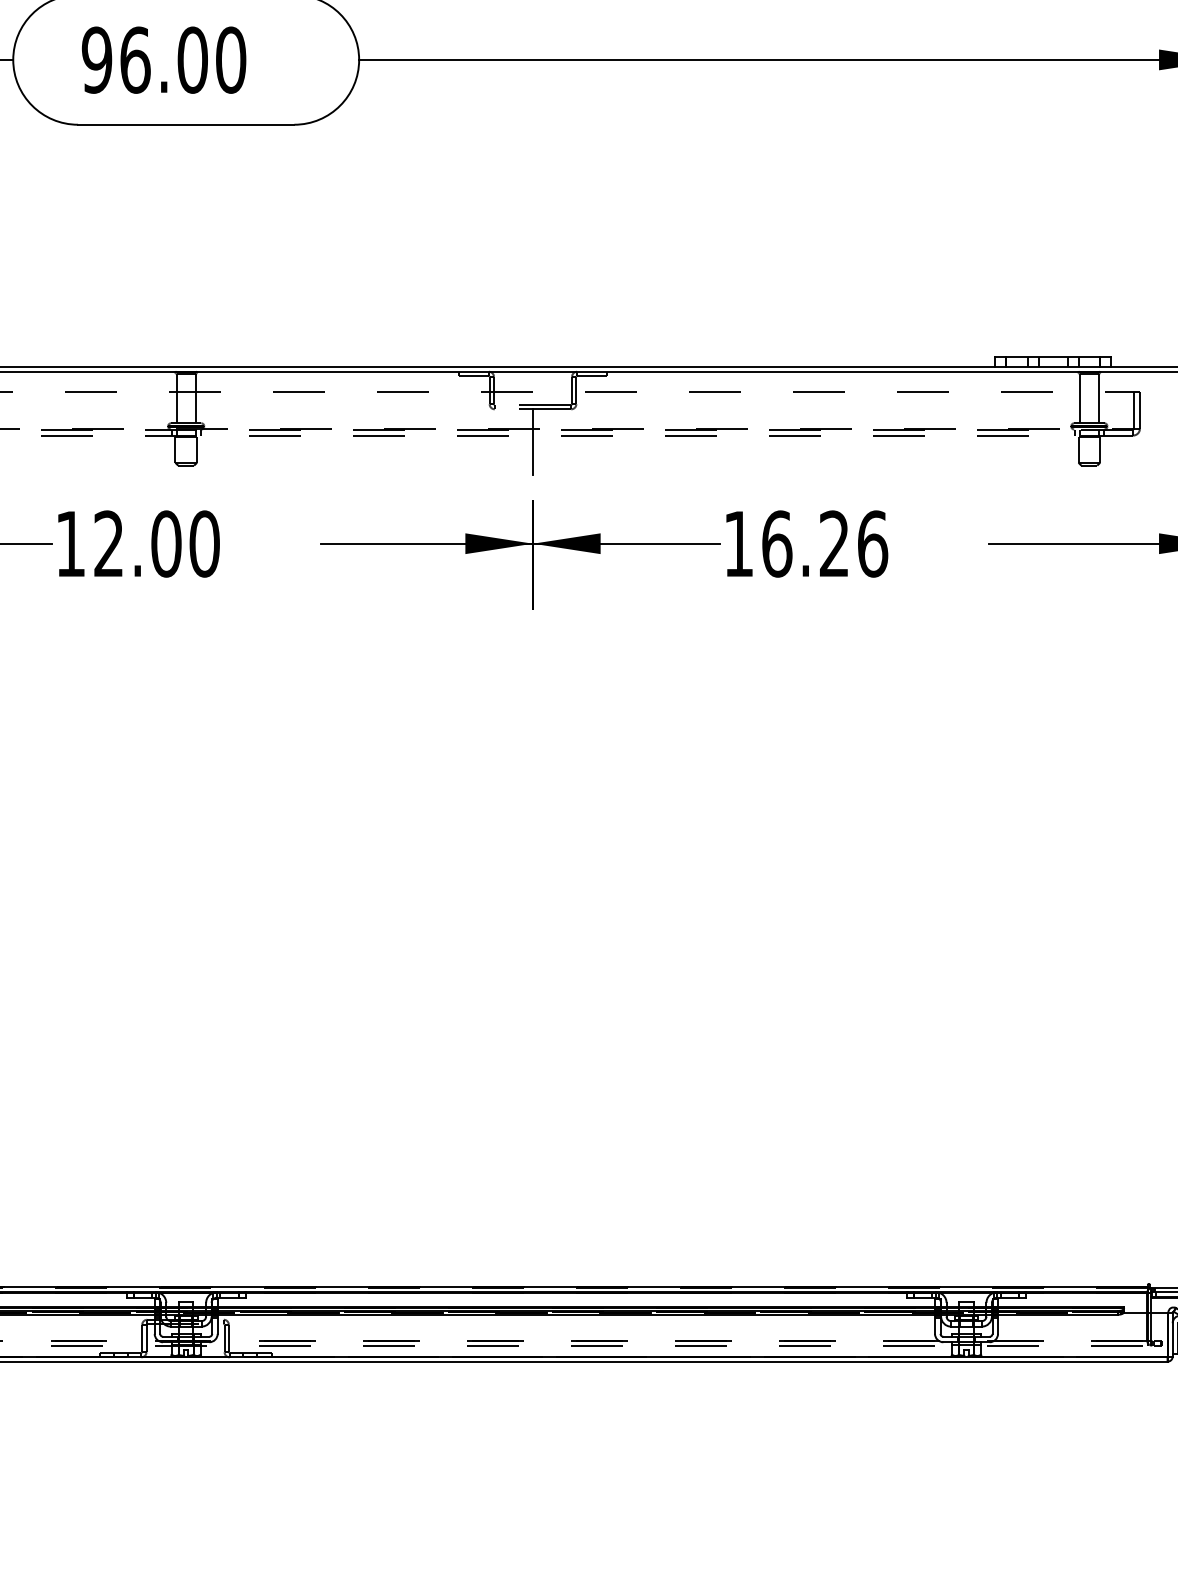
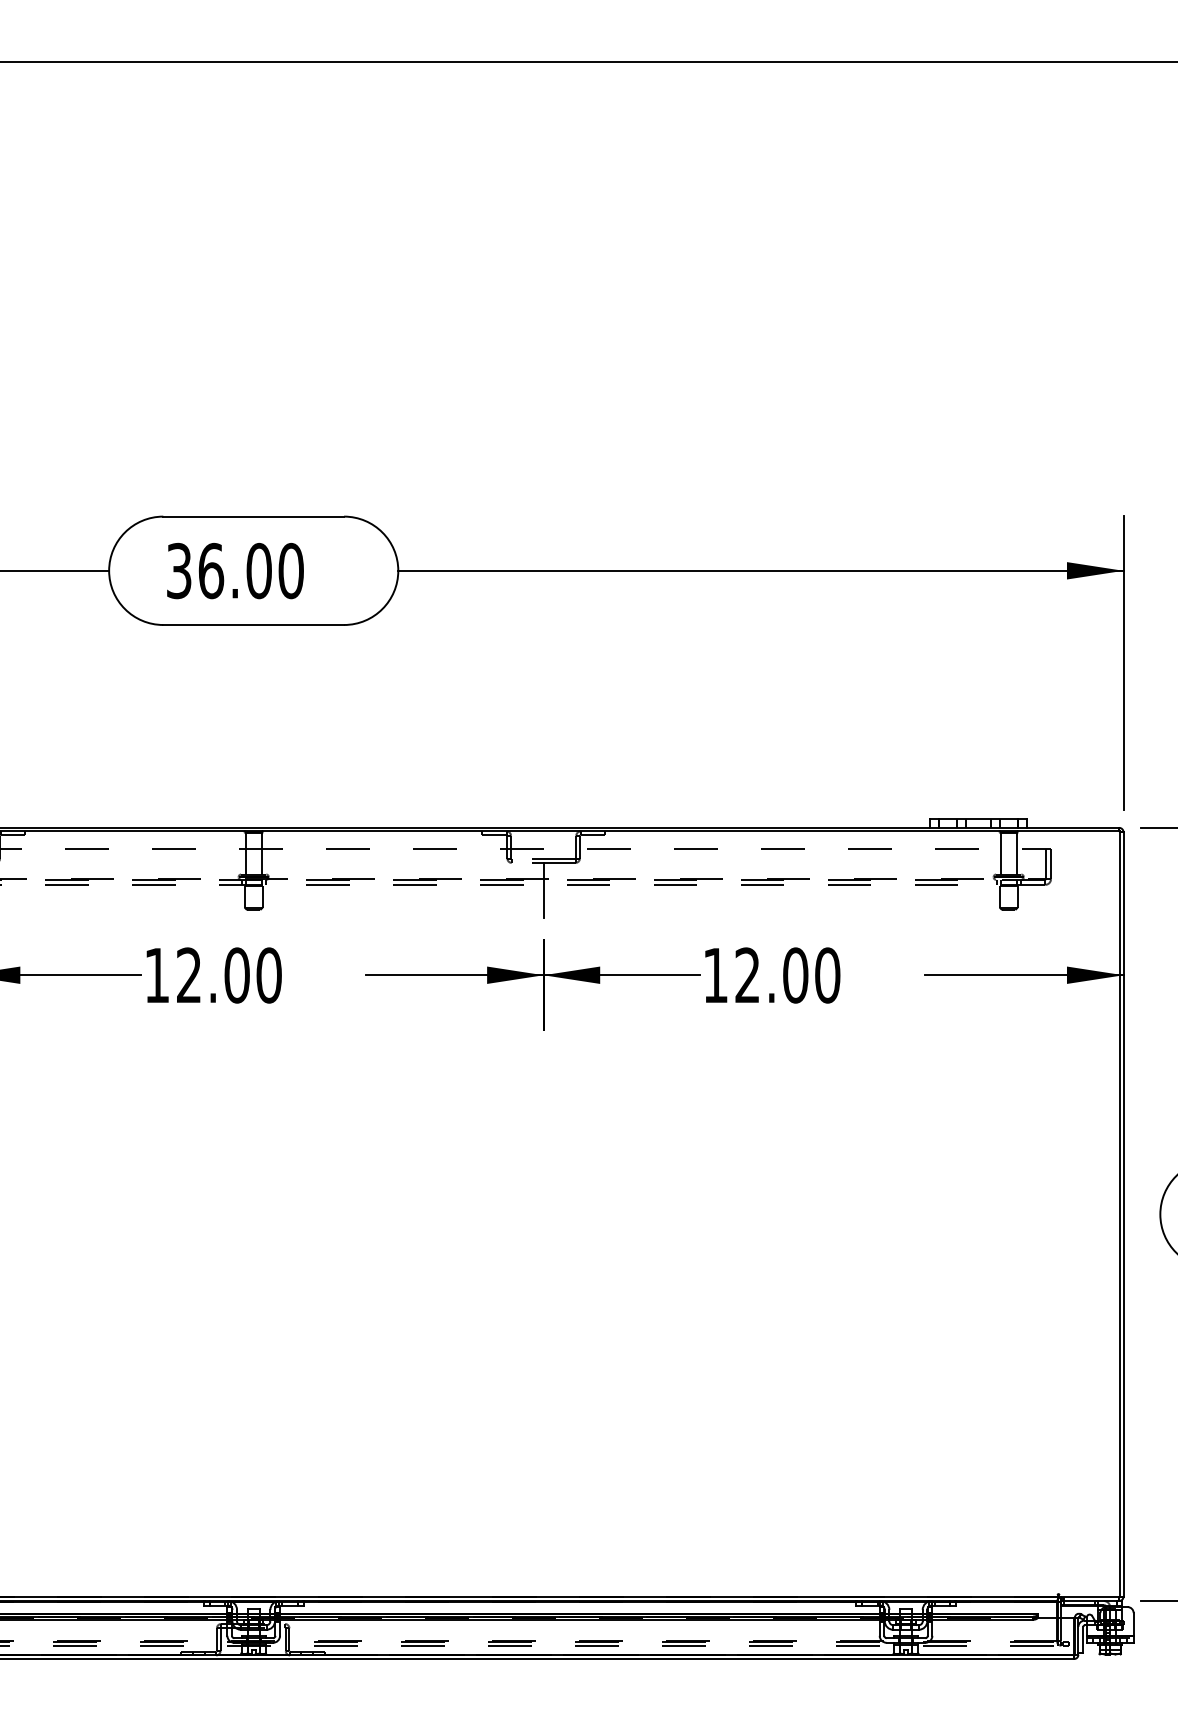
text: (96, 60) -> (178, 571), 96.00 -> 36.00
text: (824, 544) -> (787, 975), 16.26 -> 12.00

